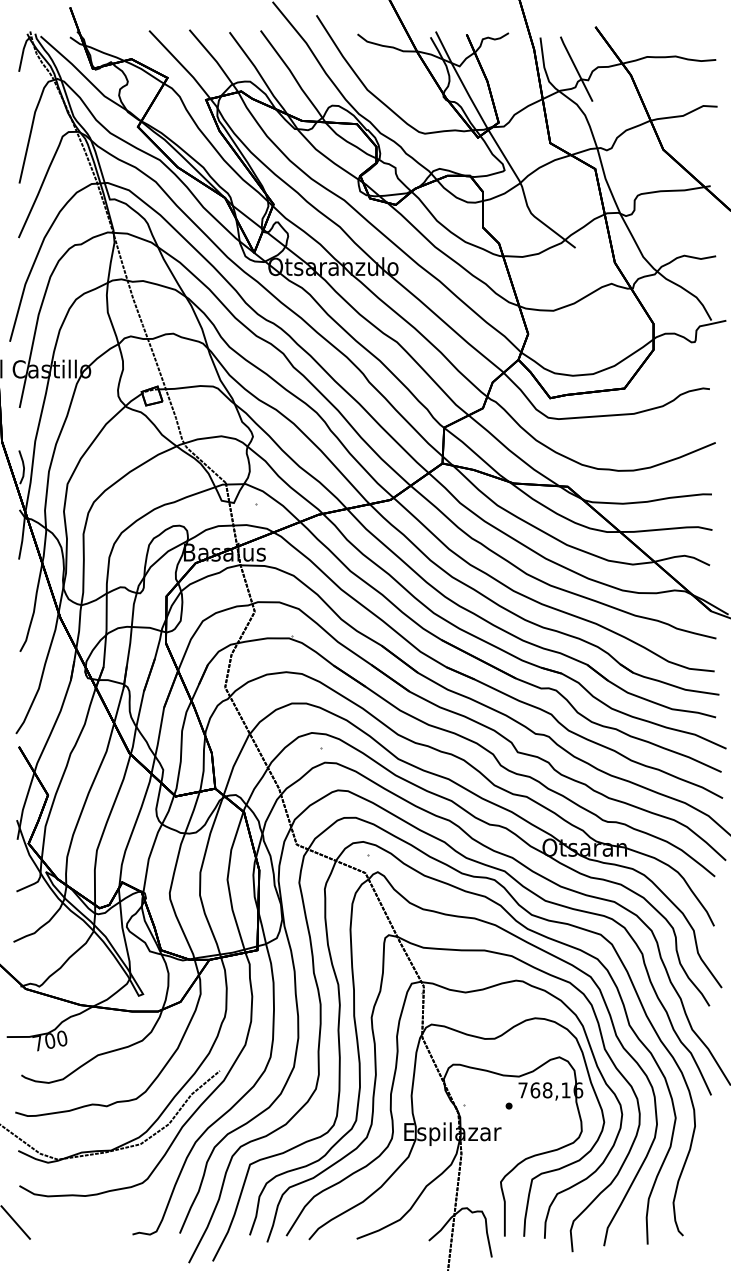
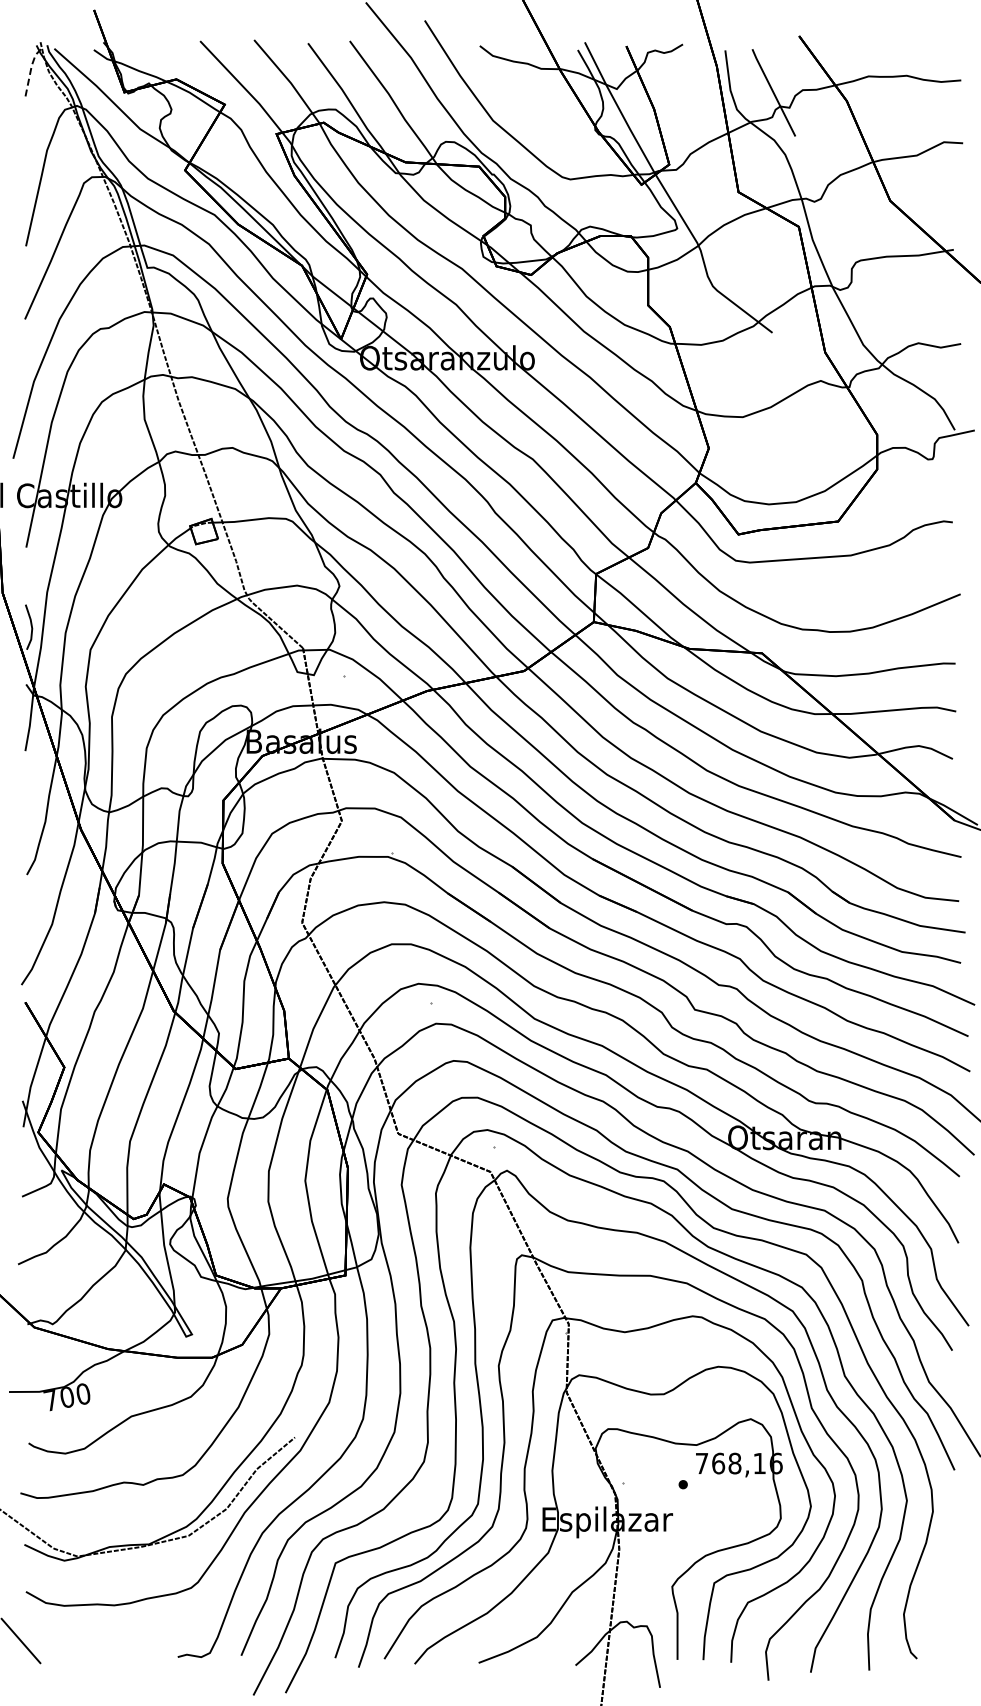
line: (22, 52) -> (30, 70), solid -> dashed

